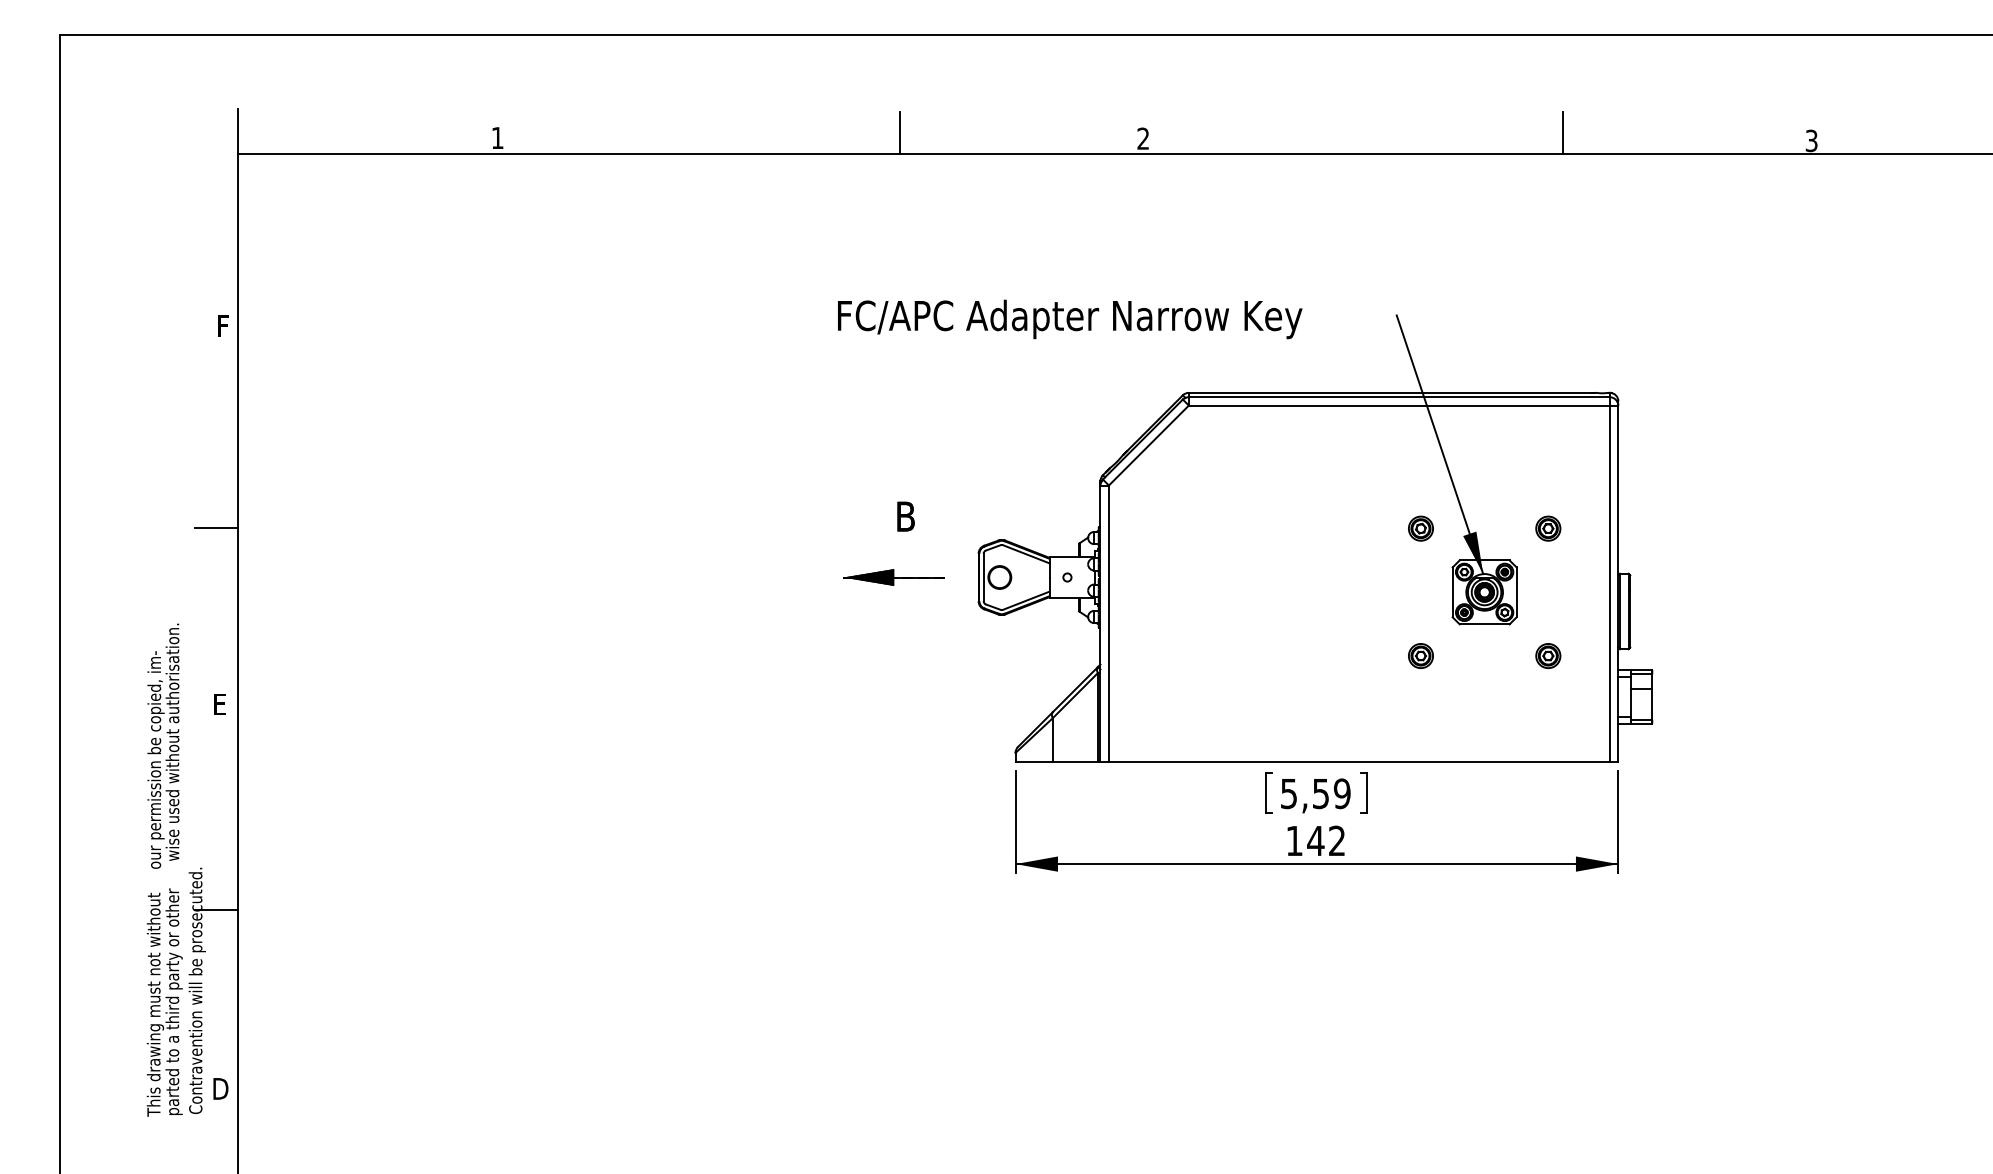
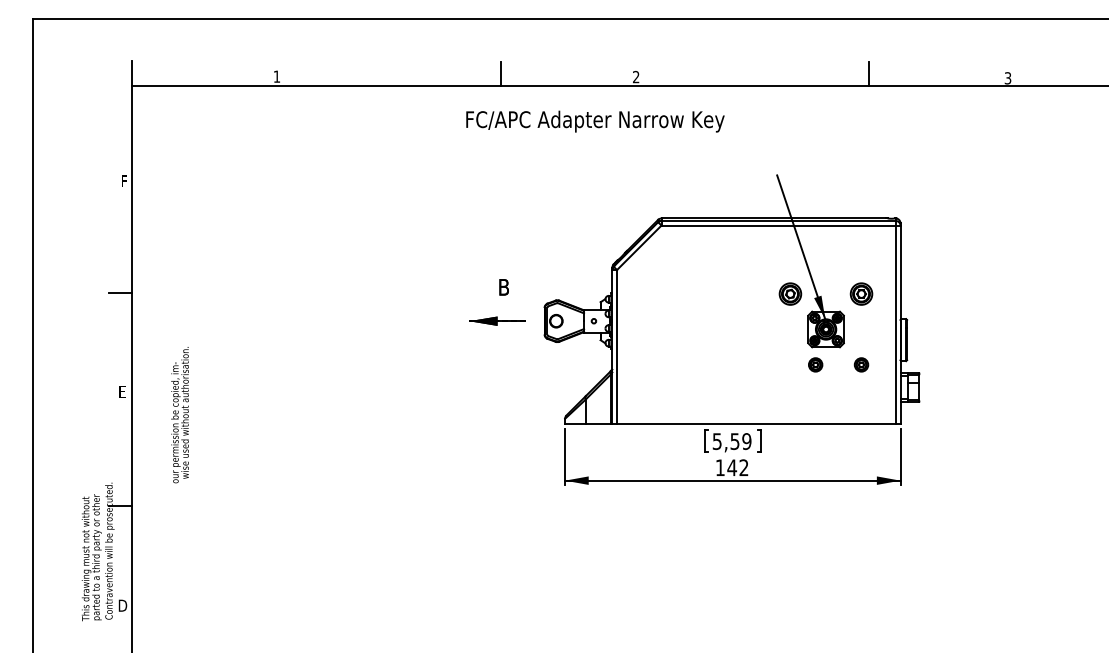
text: (1070, 319) -> (595, 121), moved
part: (1420, 527) -> (790, 293), size x1.6
part: (1548, 527) -> (861, 293), size x1.6
part: (1420, 655) -> (815, 364), moved
text: (162, 746) -> (179, 415), moved

